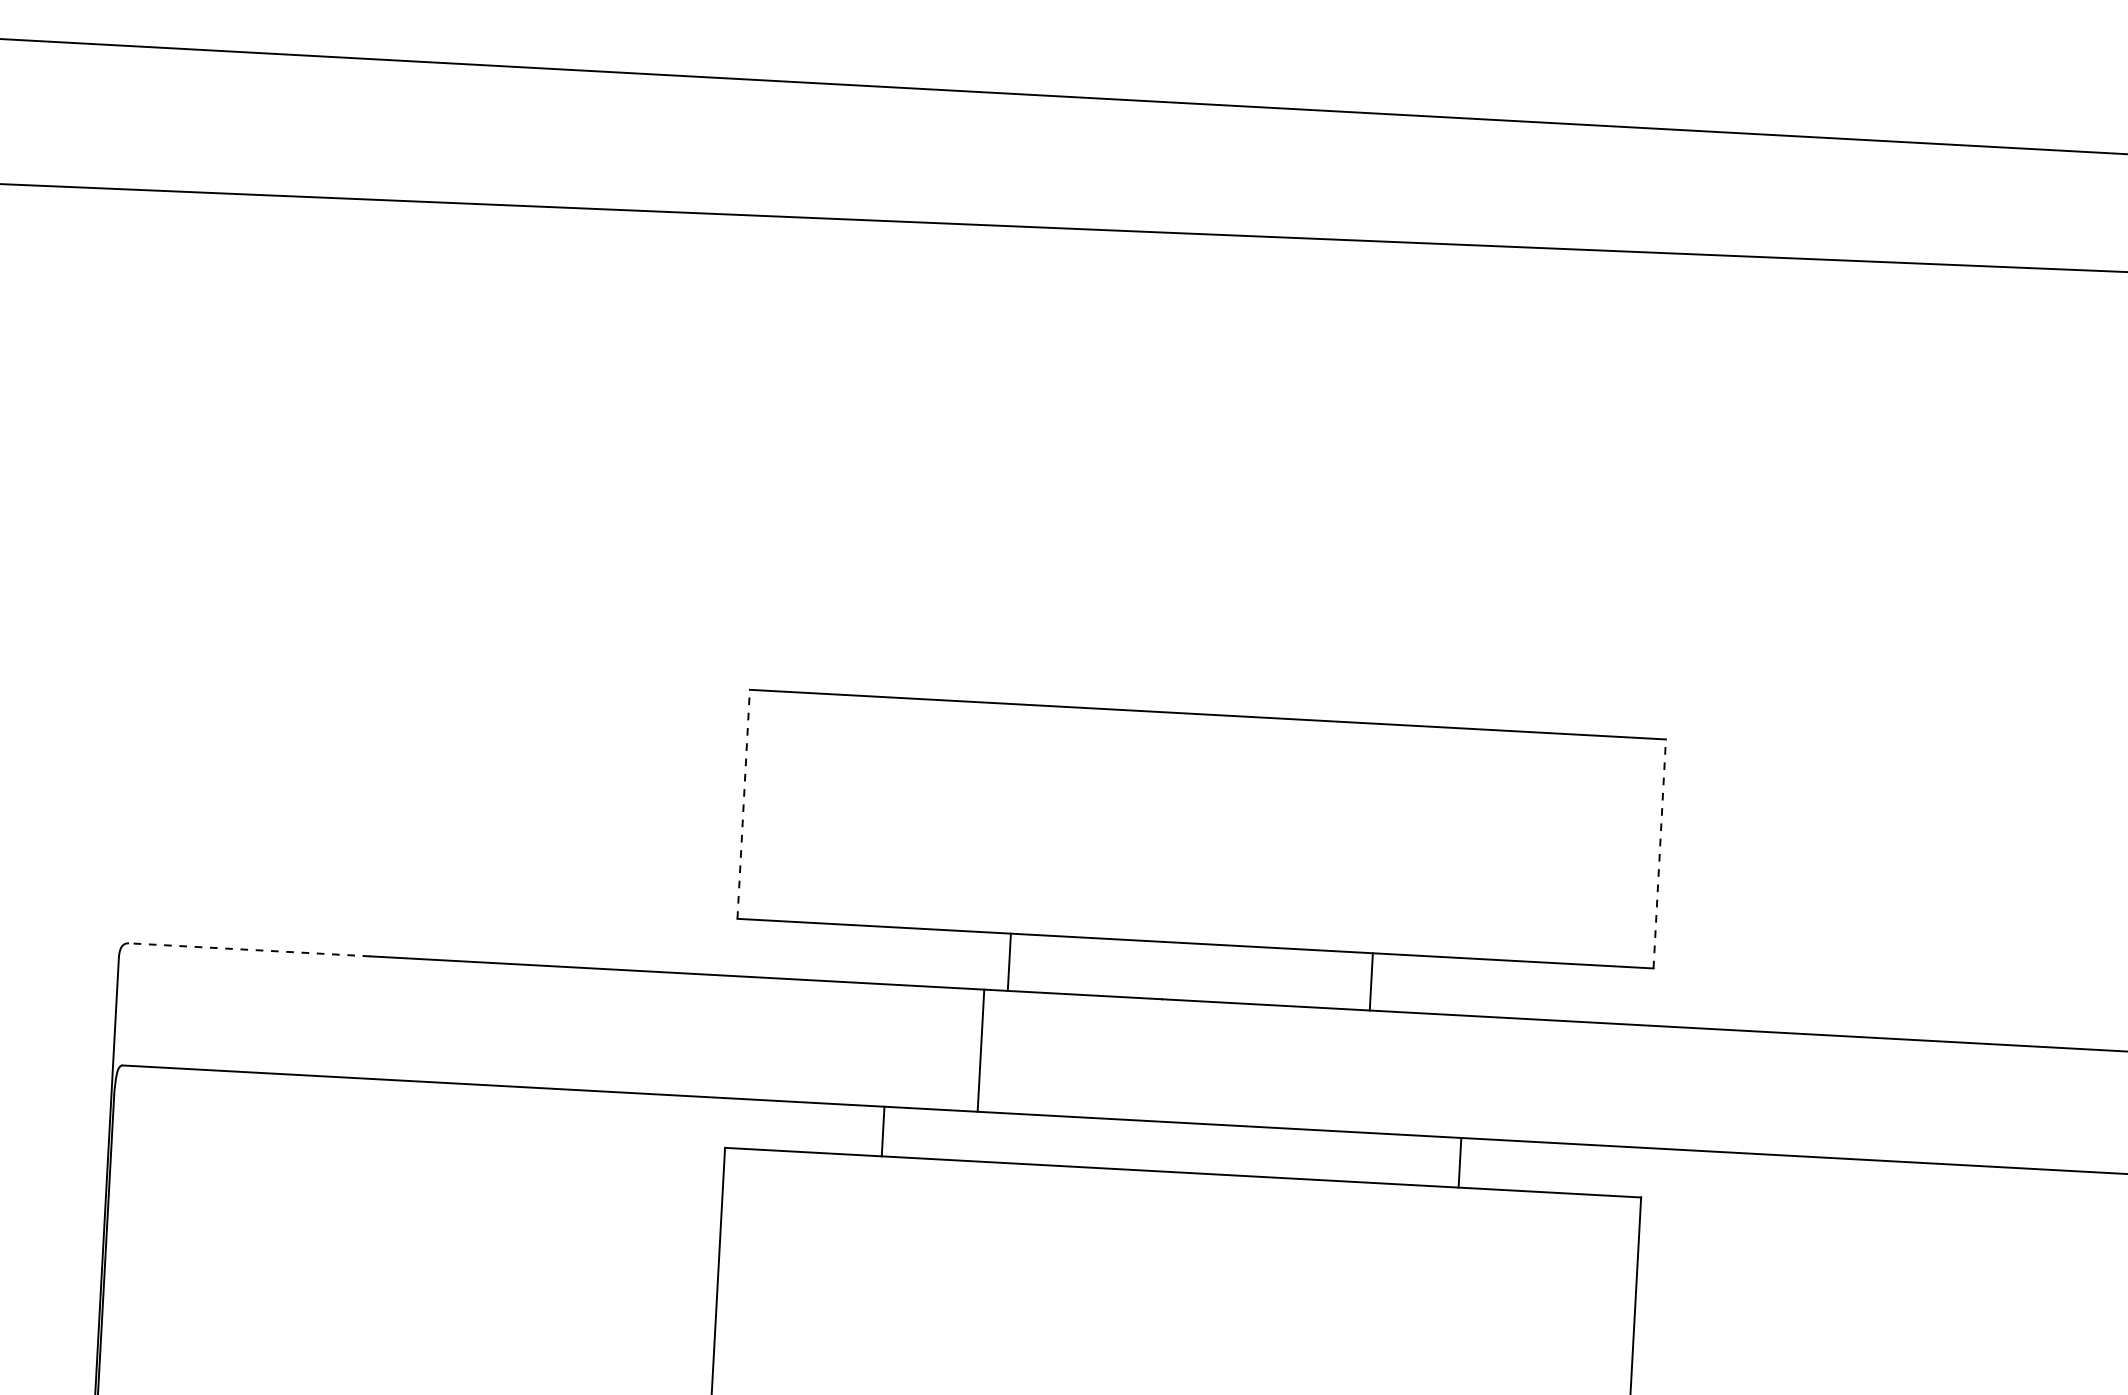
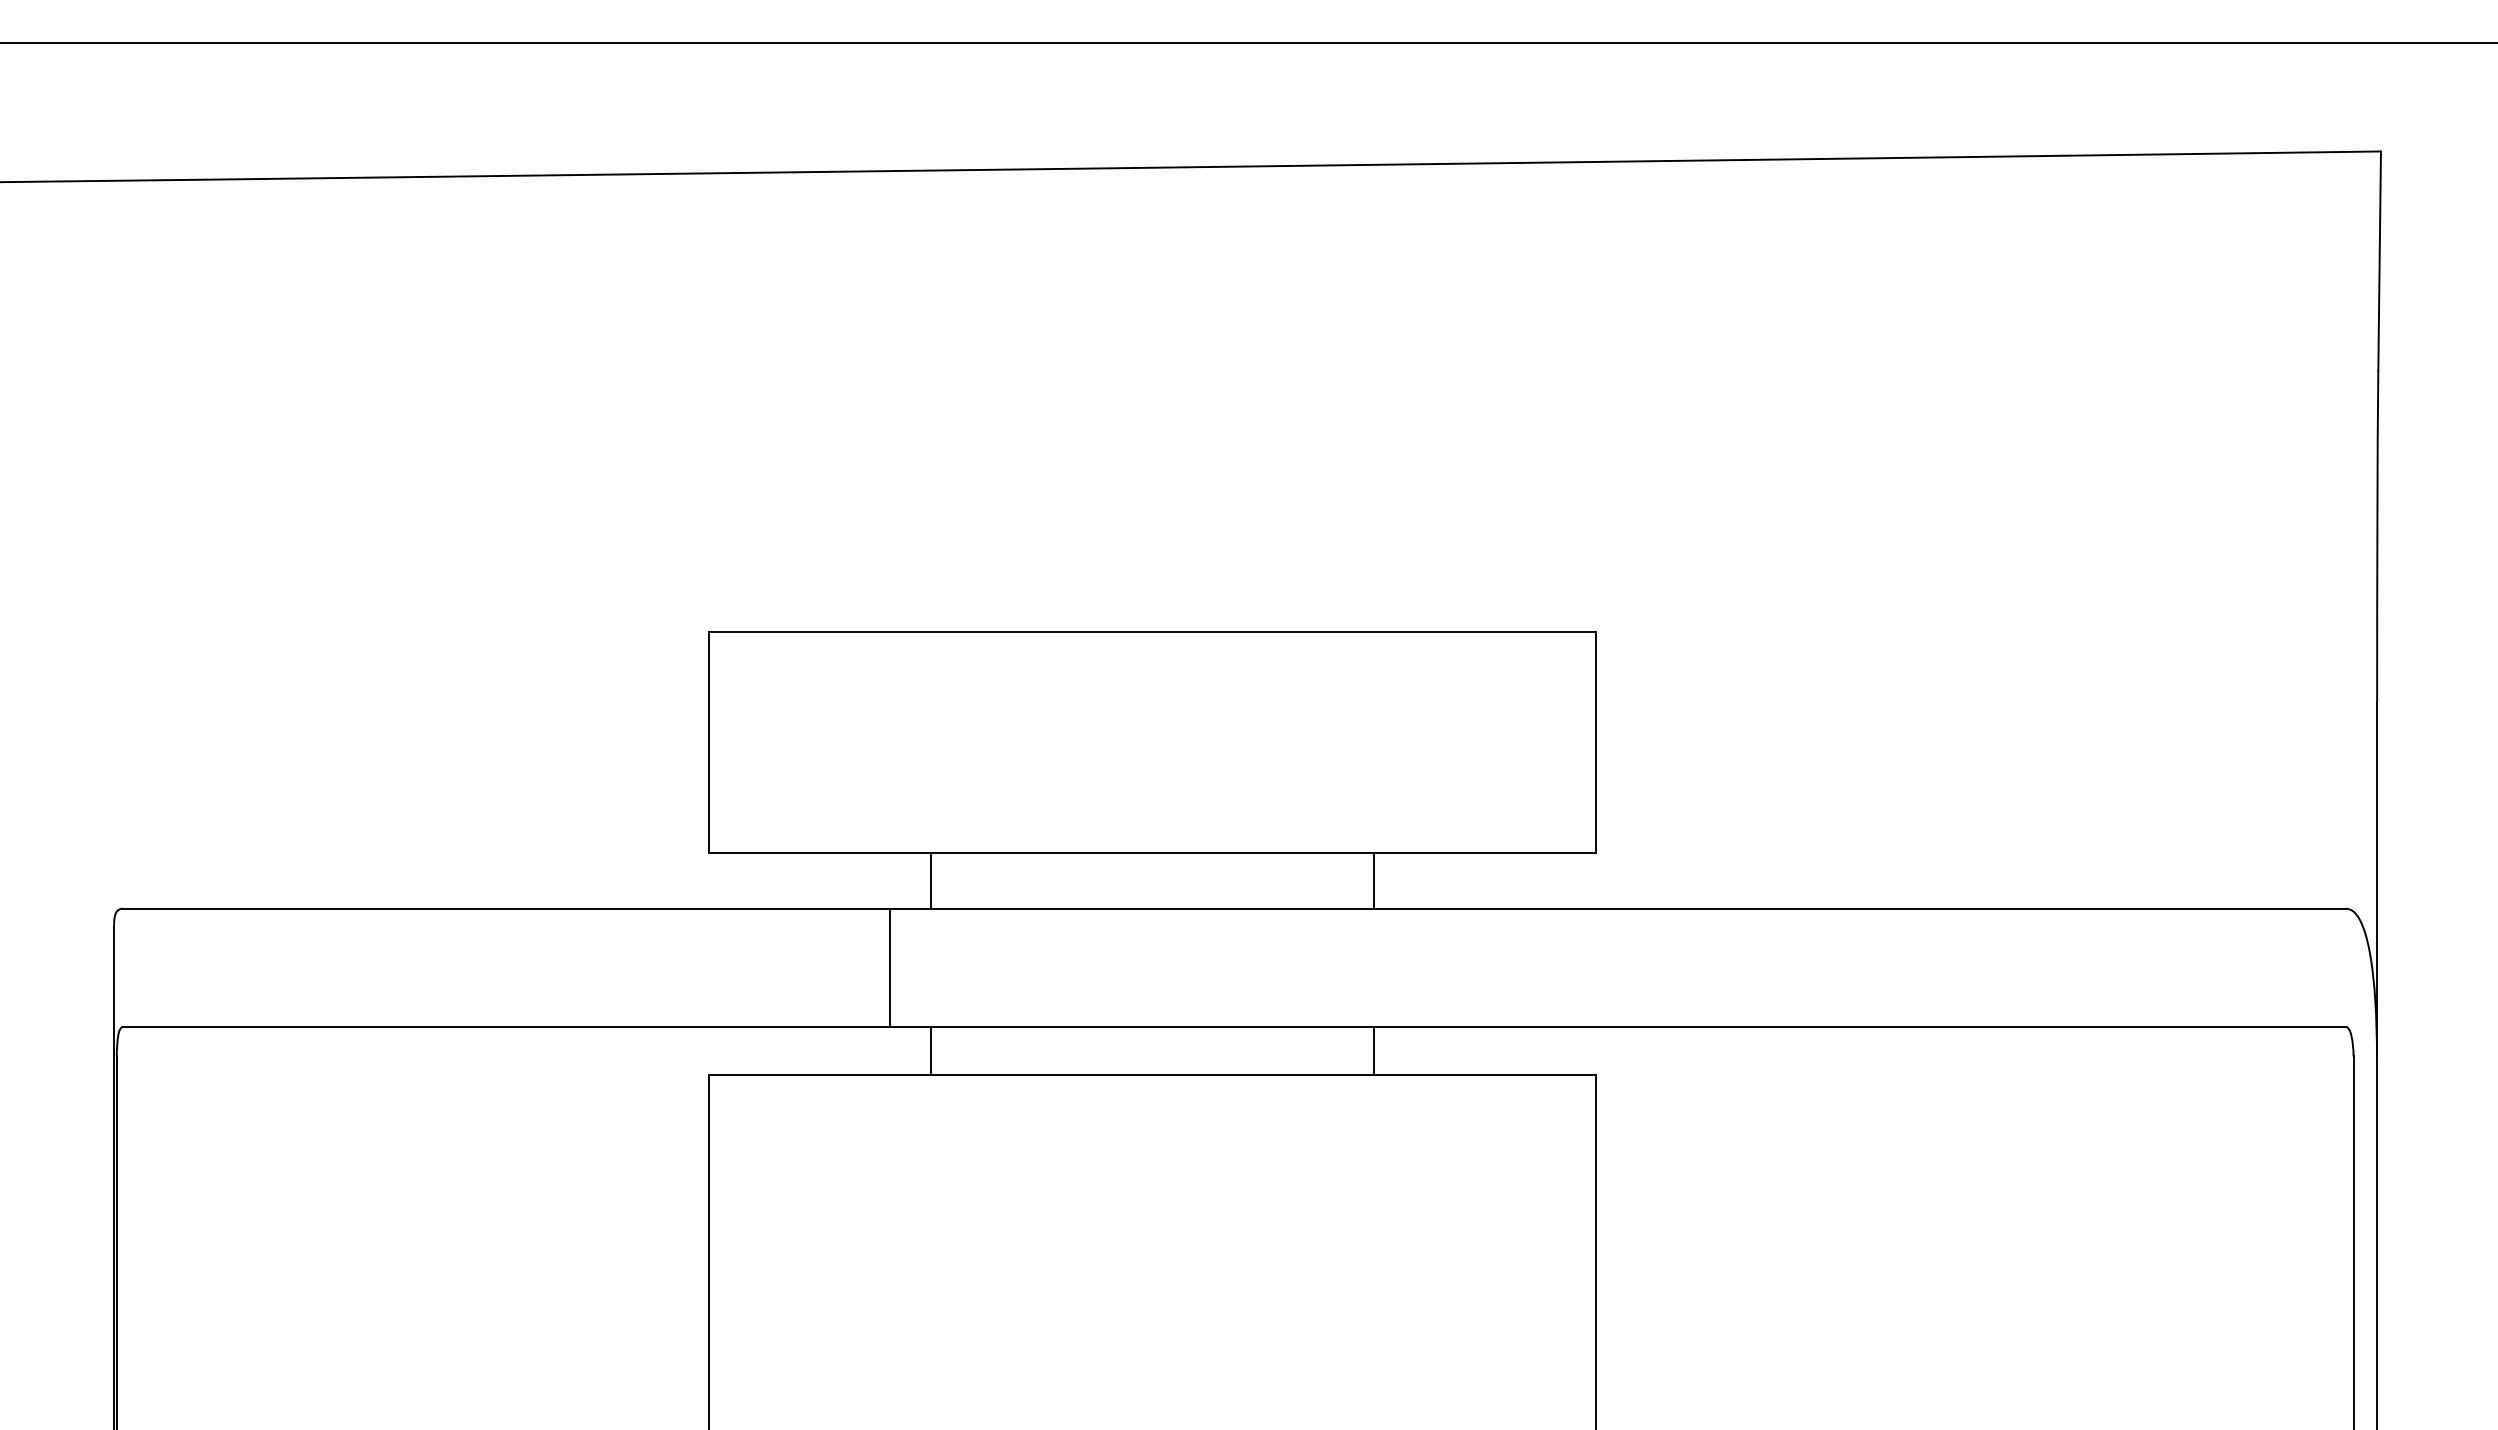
line: (744, 804) -> (709, 742), dashed -> solid
line: (1659, 853) -> (1595, 742), dashed -> solid
line: (249, 949) -> (239, 908), dashed -> solid
line: (1009, 961) -> (930, 880), moved
line: (1371, 981) -> (1374, 880), moved
line: (981, 1050) -> (890, 967), moved
line: (882, 1131) -> (930, 1050), moved
line: (1460, 1162) -> (1374, 1050), moved

